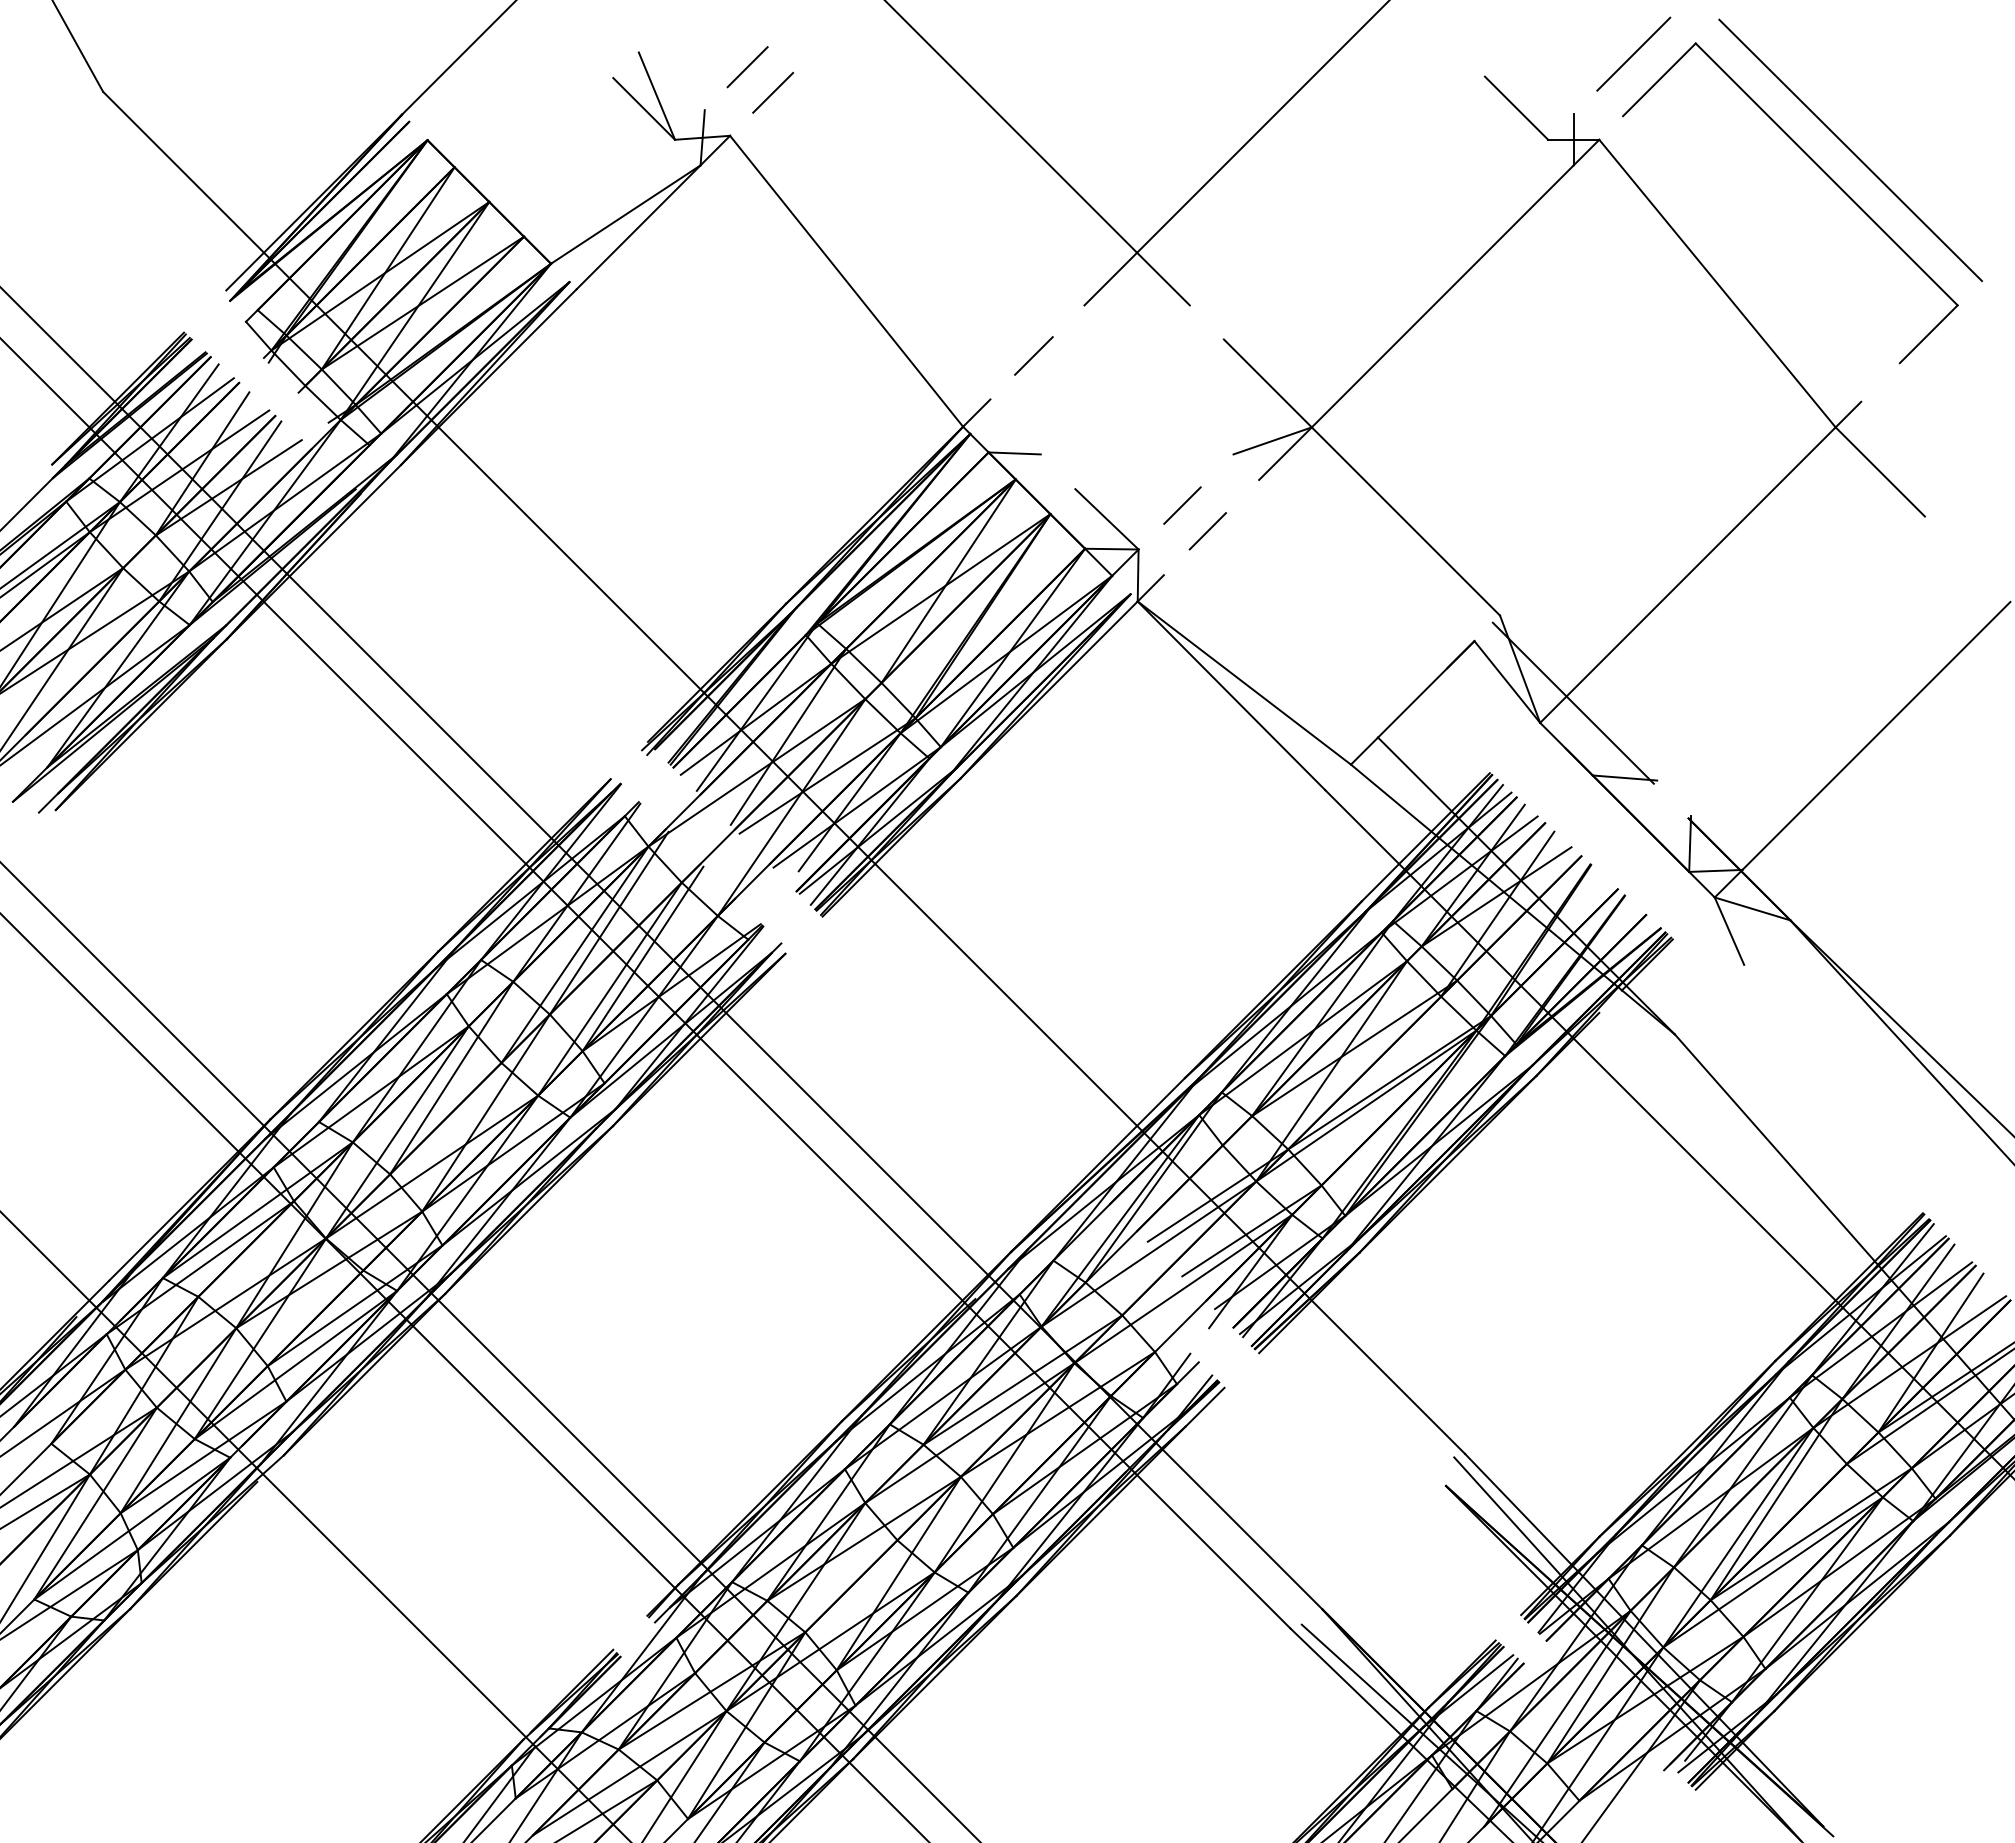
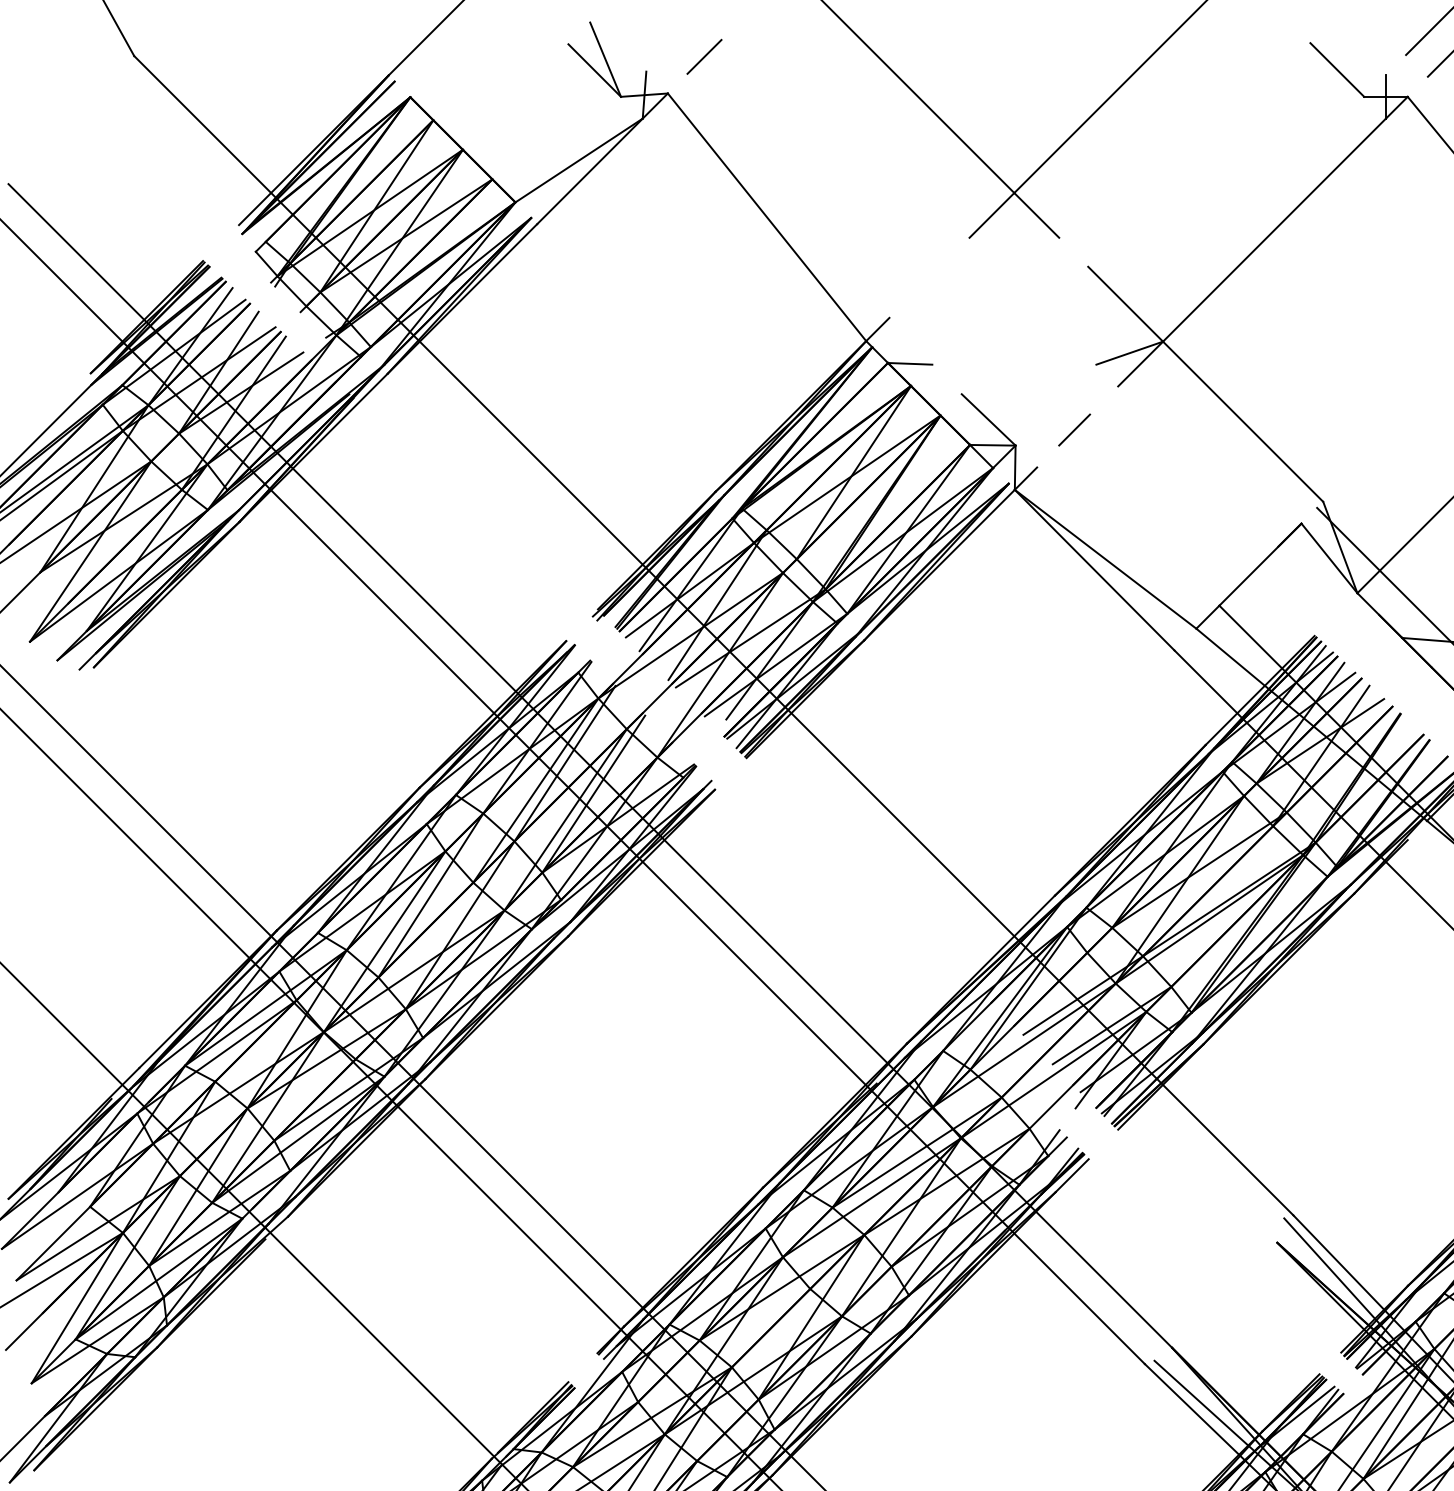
line: (747, 67) -> (682, 35), removed
line: (1033, 355) -> (926, 280), removed
line: (1182, 505) -> (1052, 408), removed

